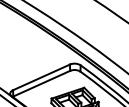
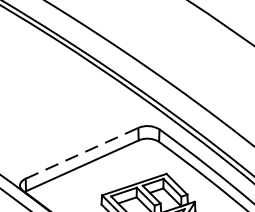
line: (42, 77) -> (83, 153), solid -> dashed

